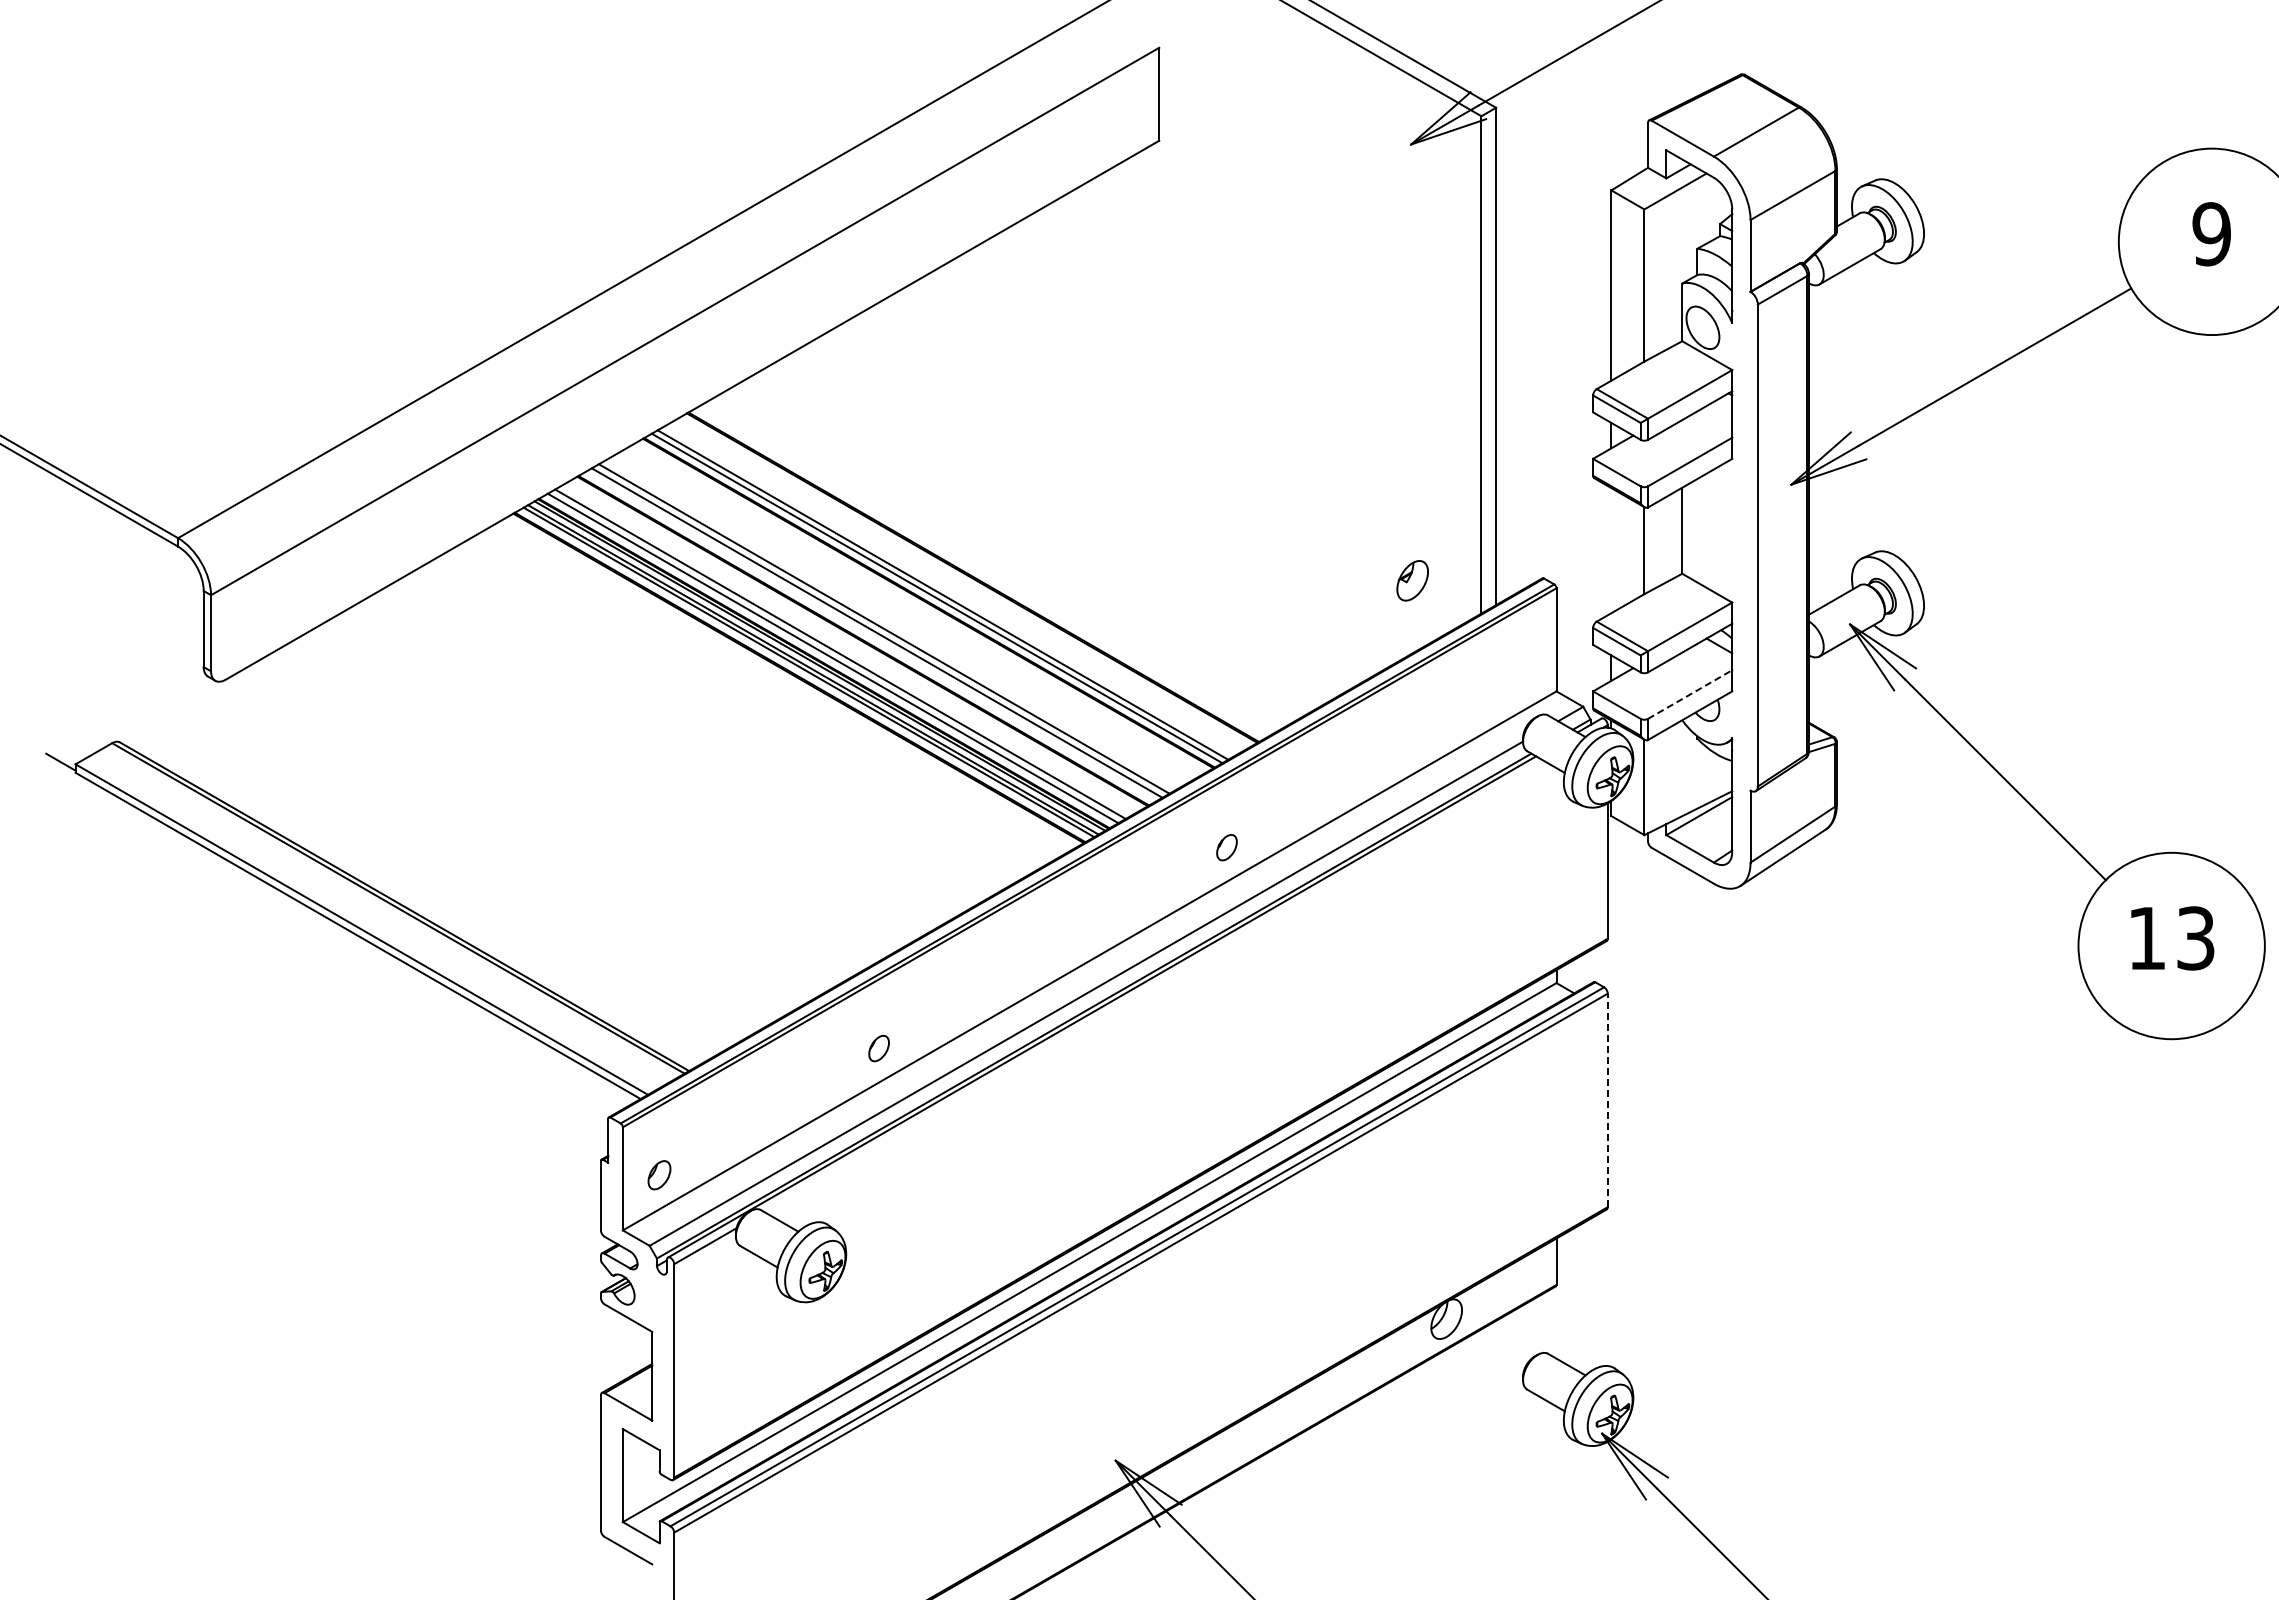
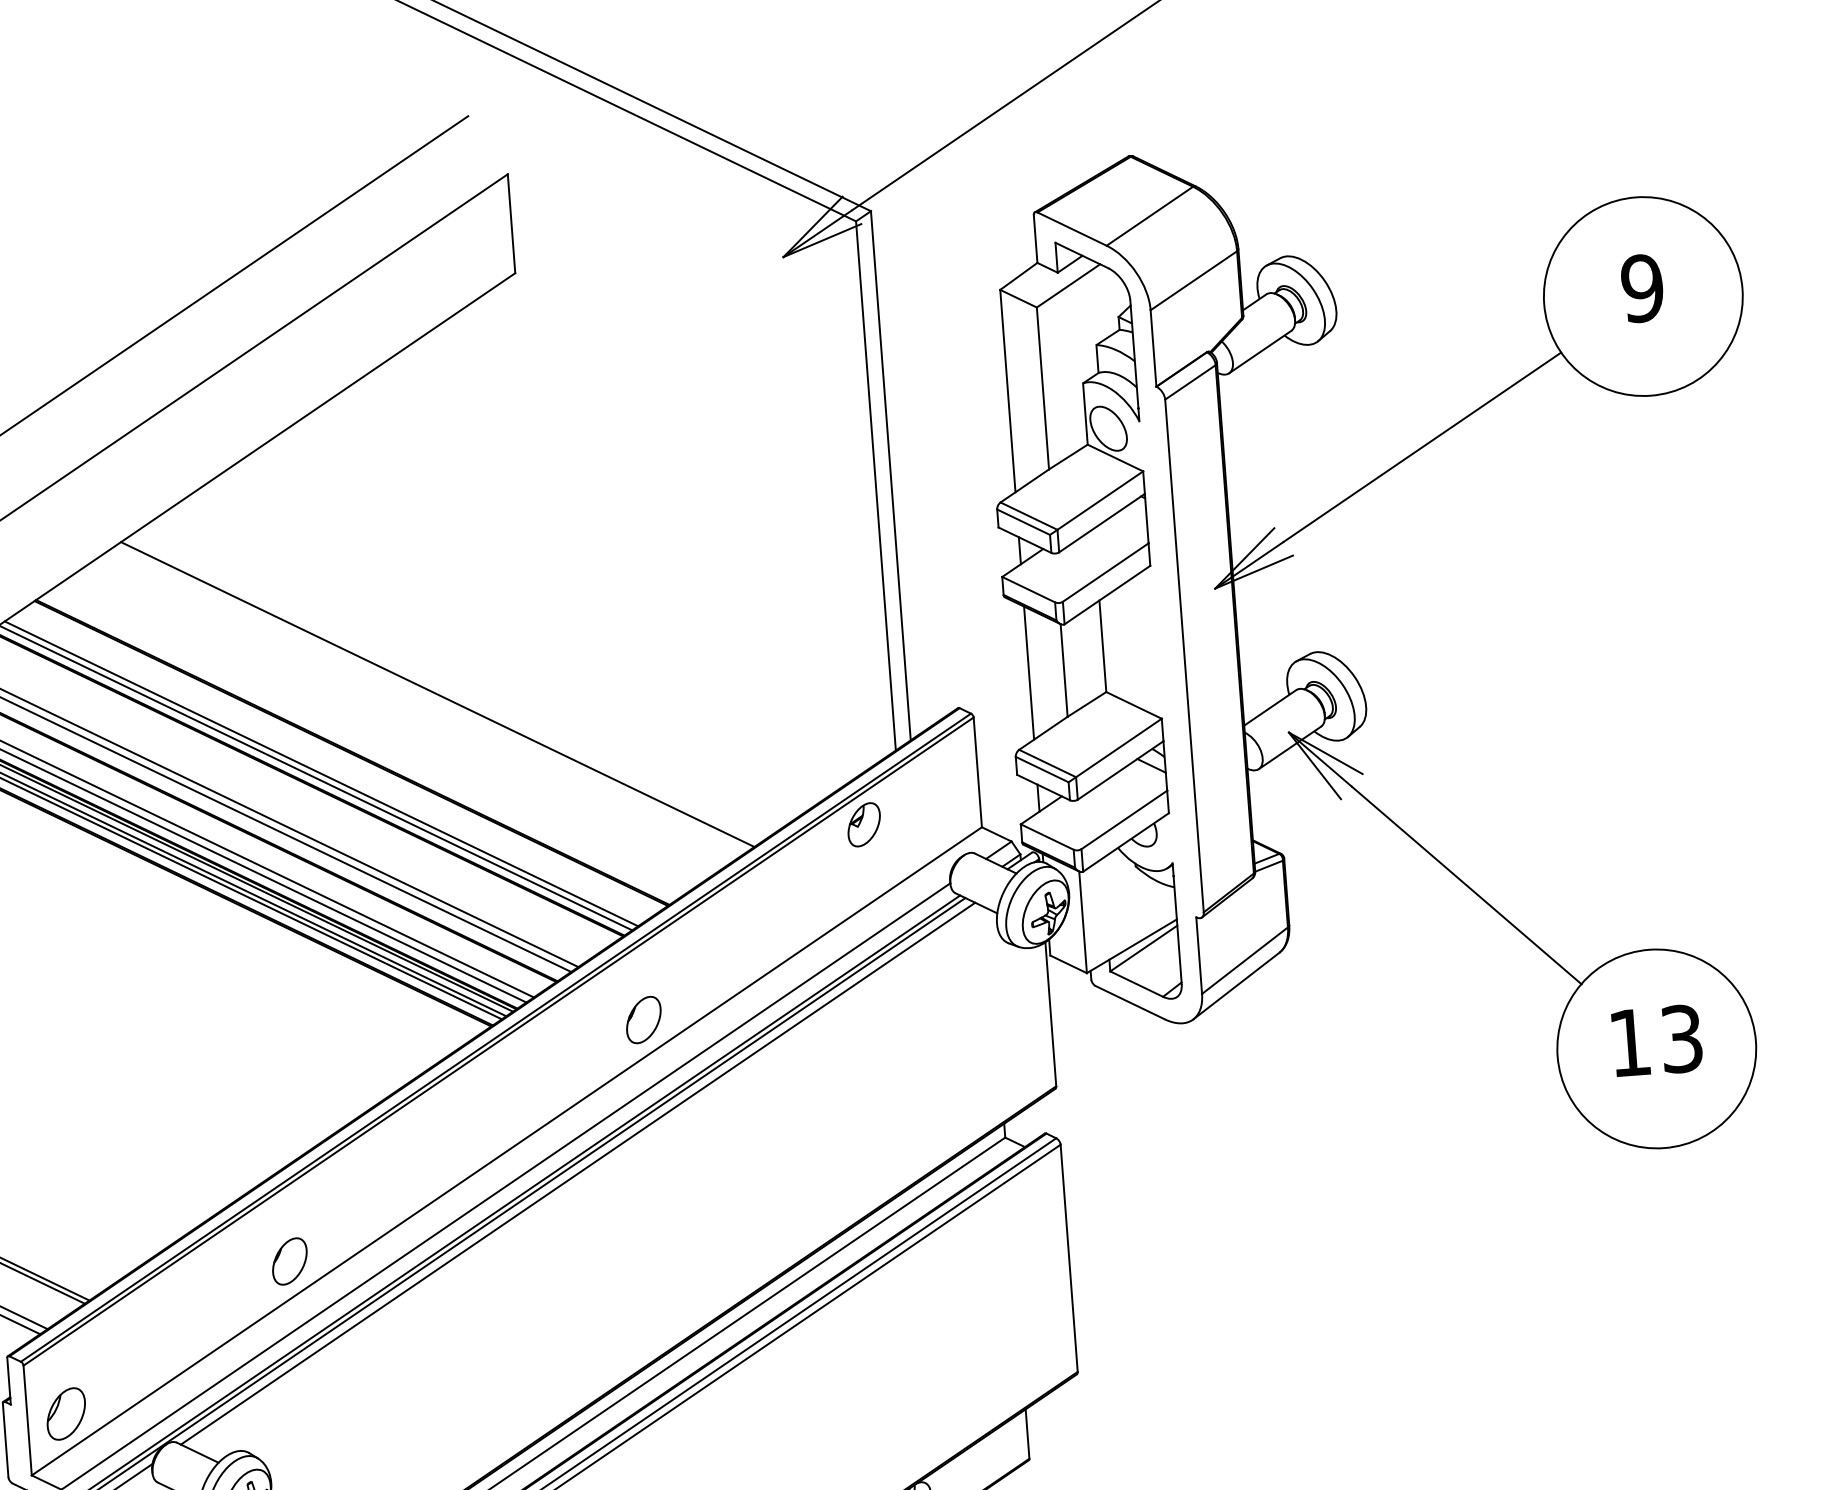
line: (1056, 528) -> (436, 693), added
line: (1611, 550) -> (1029, 672), added
part: (1412, 580) -> (864, 824), moved
line: (1690, 694) -> (1124, 819), dashed -> solid
part: (1226, 847) -> (643, 1019), size x1.67
line: (1154, 986) -> (577, 1173), added
part: (878, 1048) -> (289, 1261), size x1.67
line: (1607, 1100) -> (1068, 1258), dashed -> solid
part: (659, 1174) -> (66, 1412), size x1.67

